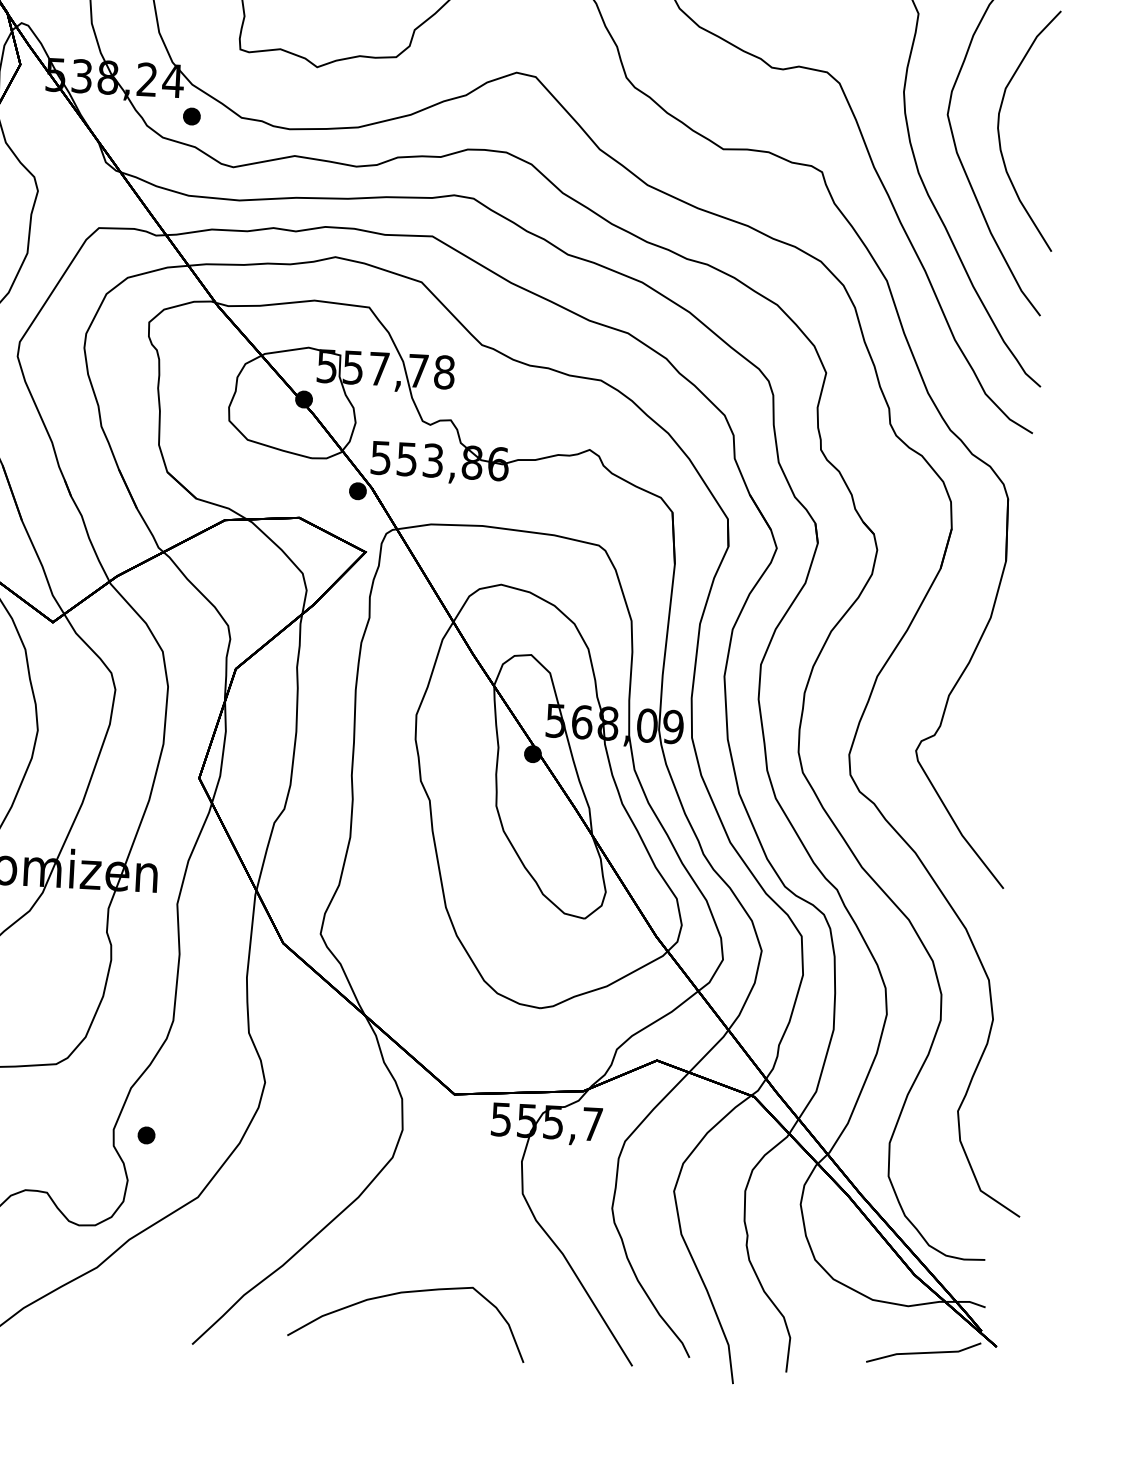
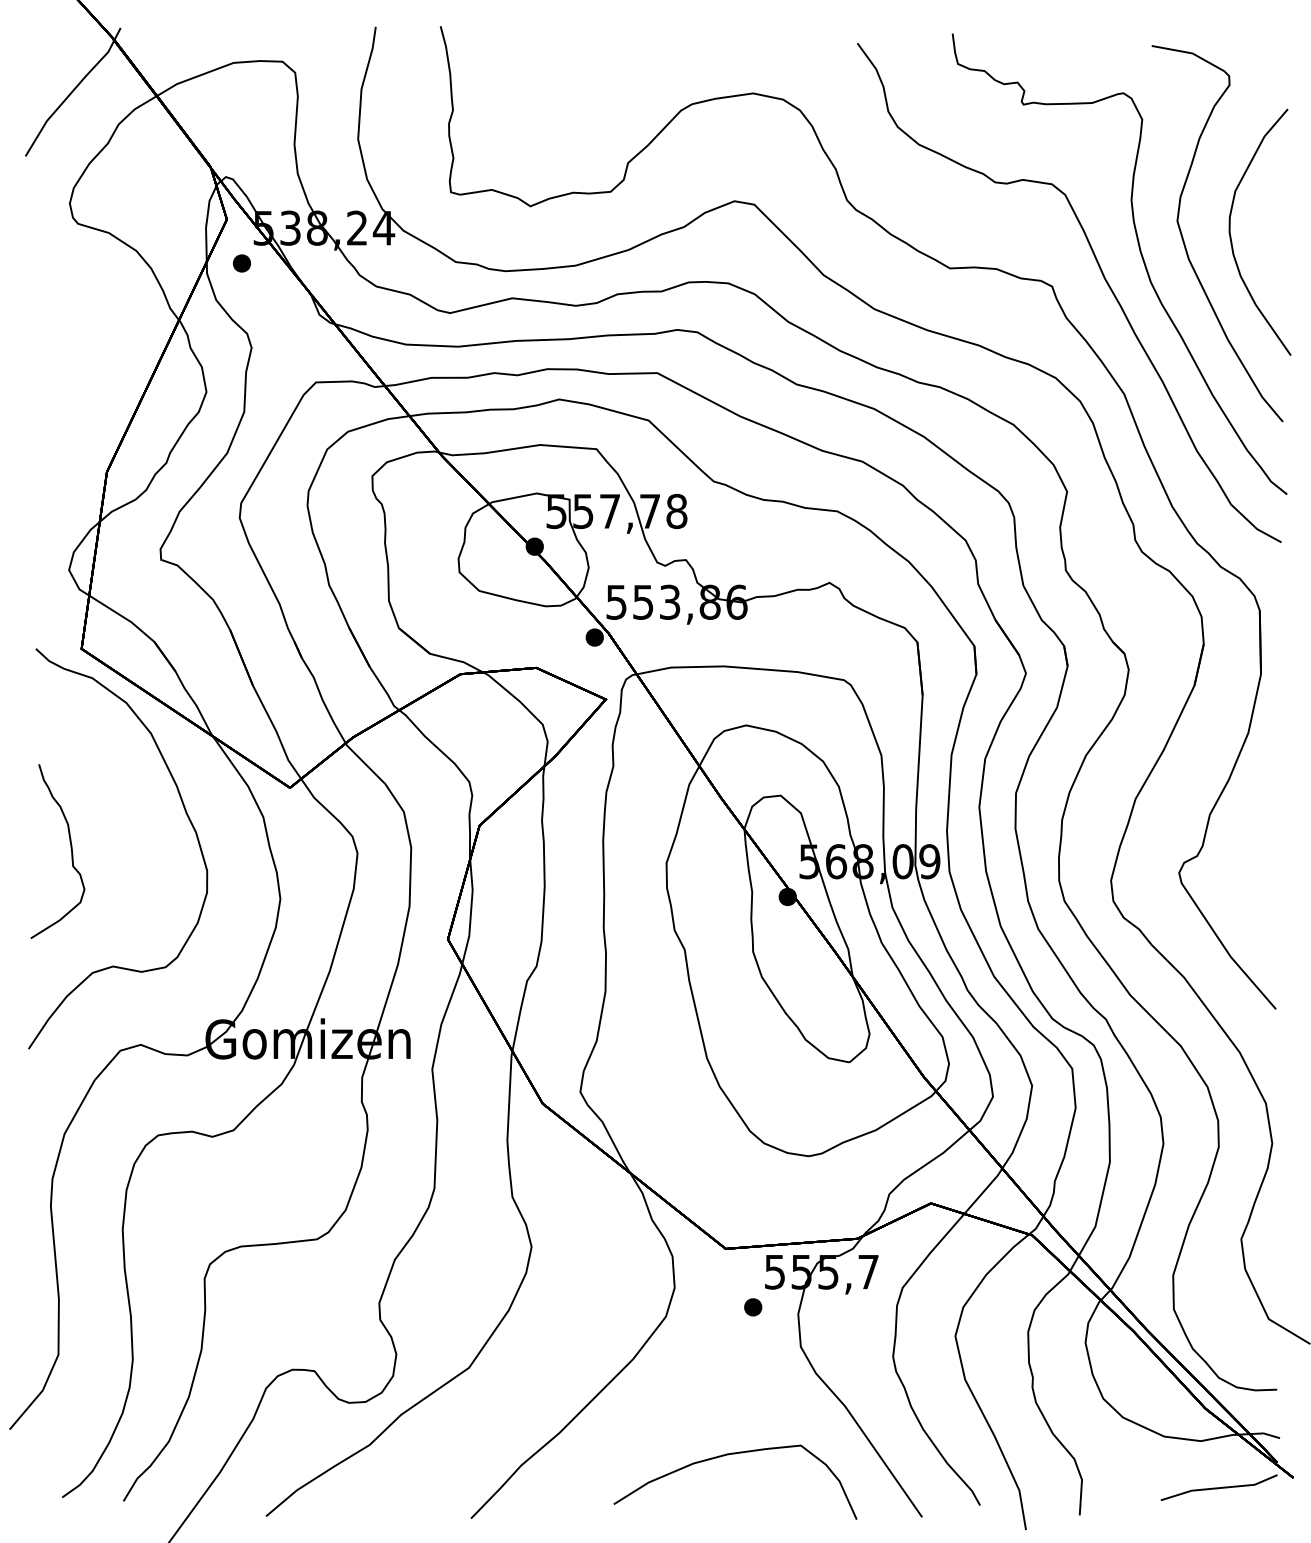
part: (191, 116) -> (241, 263), moved
part: (146, 1135) -> (753, 1307), moved
curve: (401, 1293) -> (728, 1455), moved

